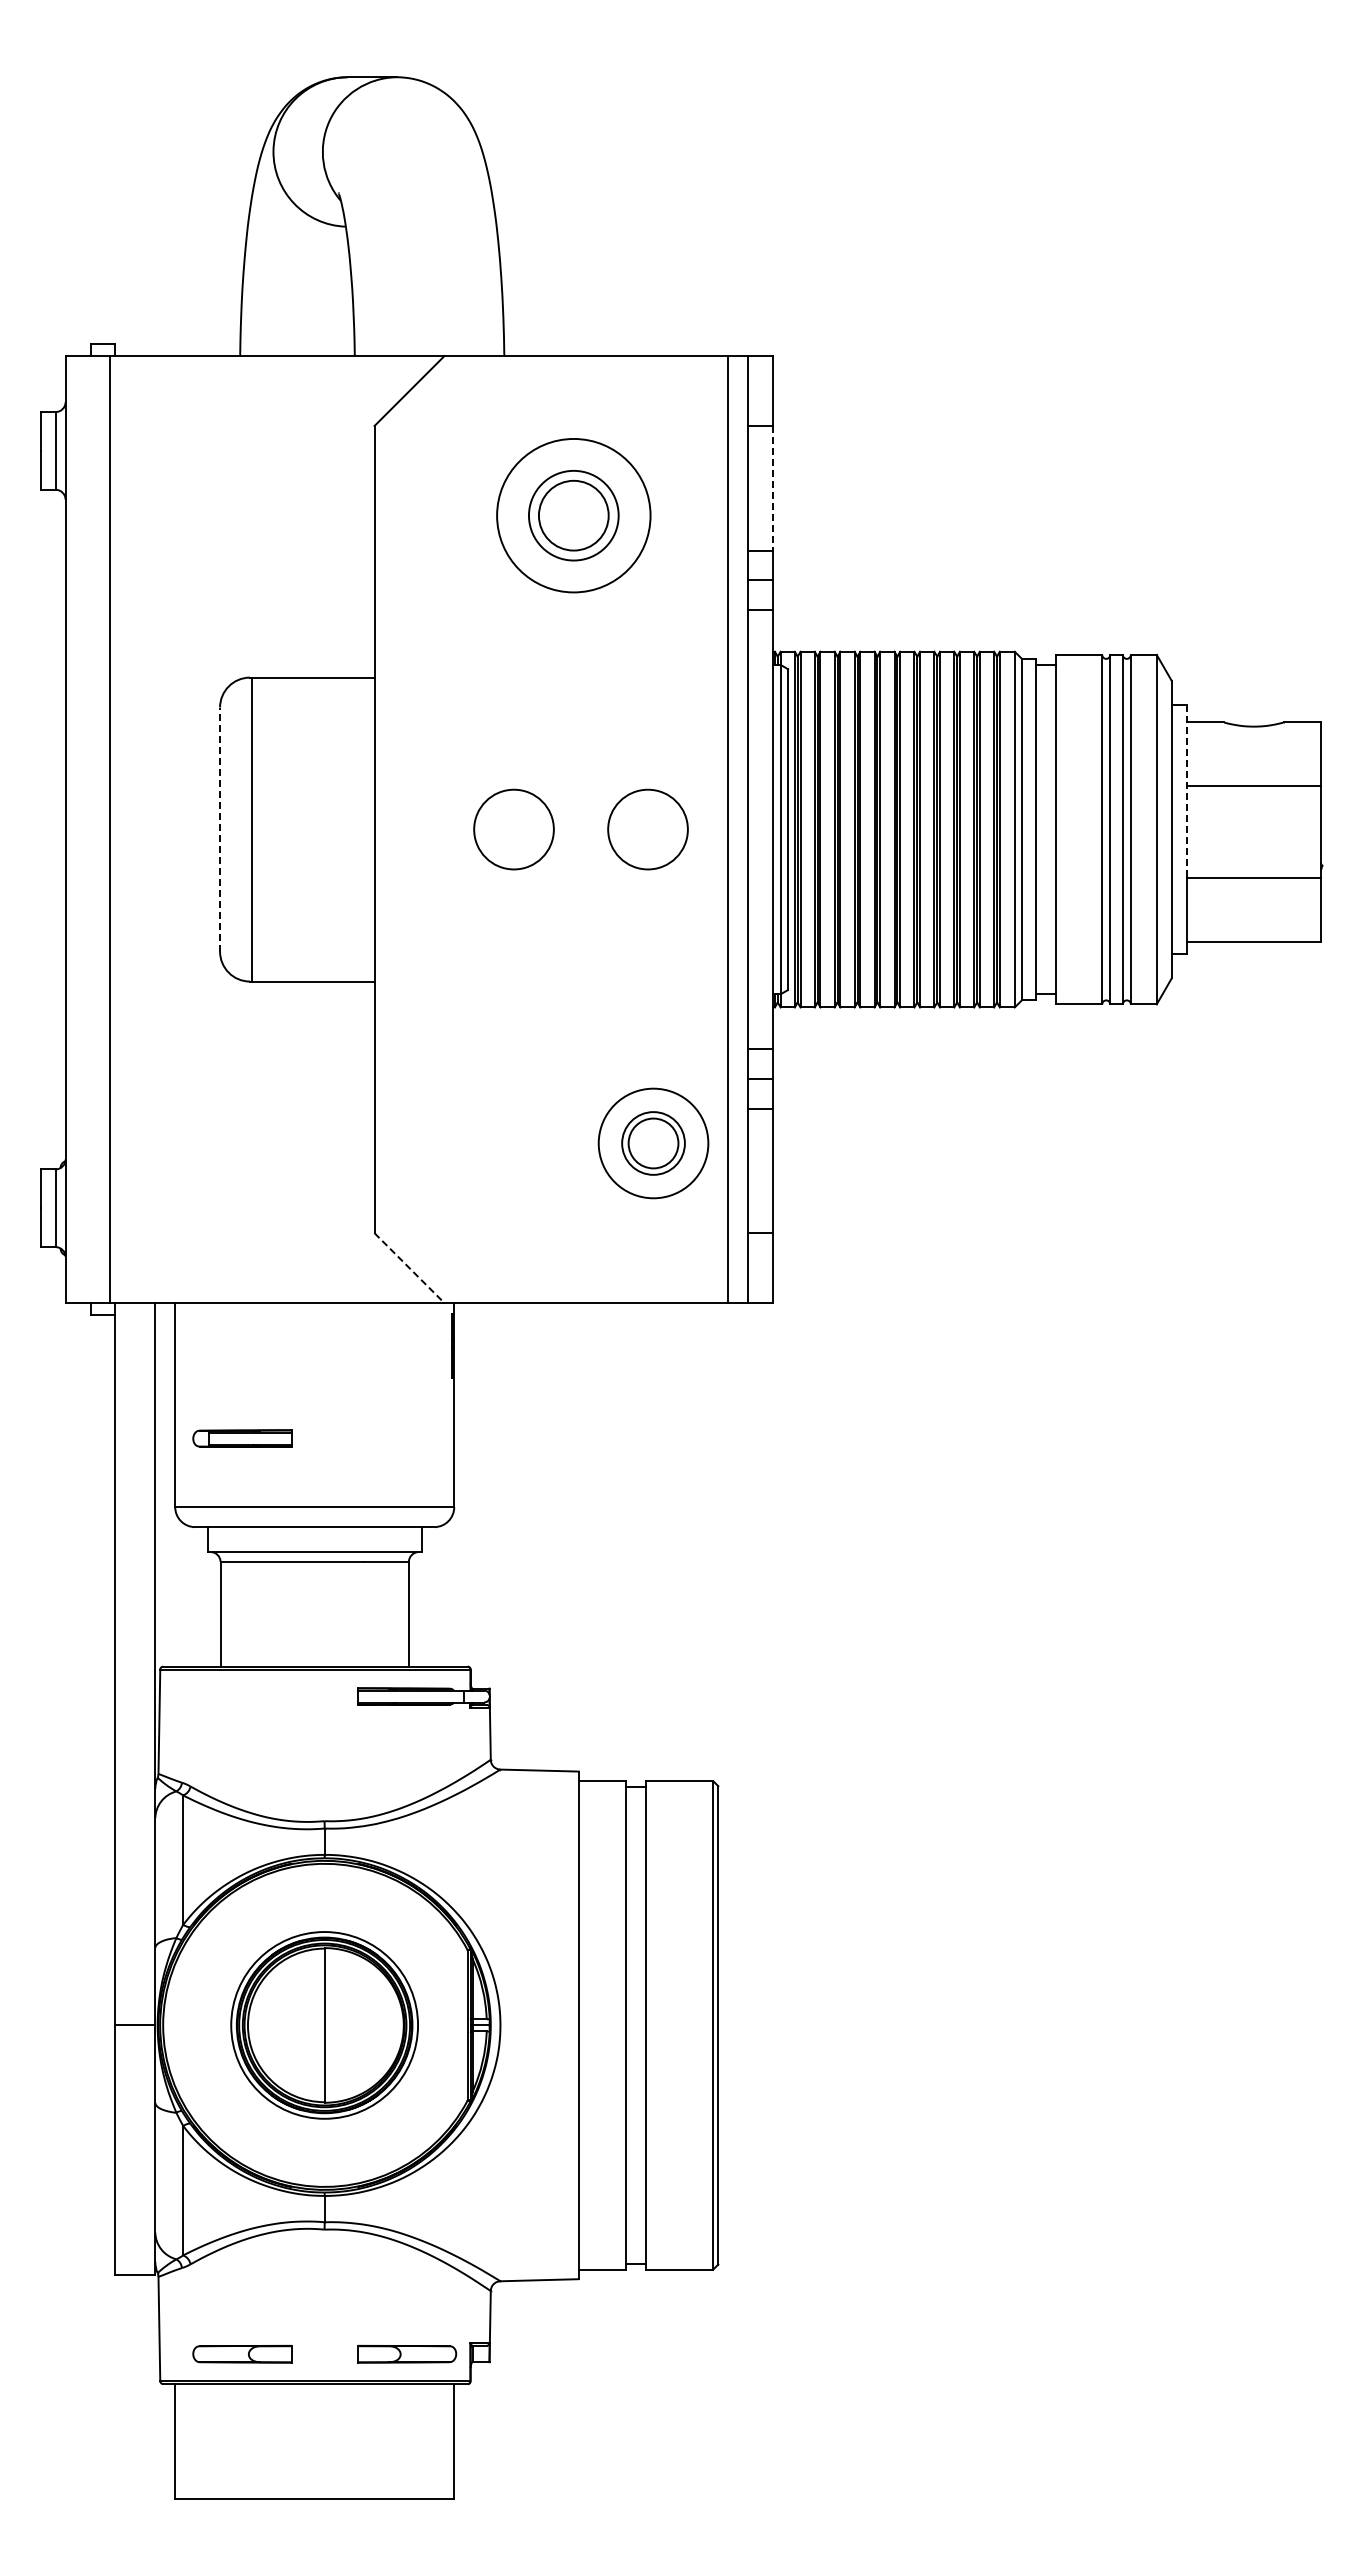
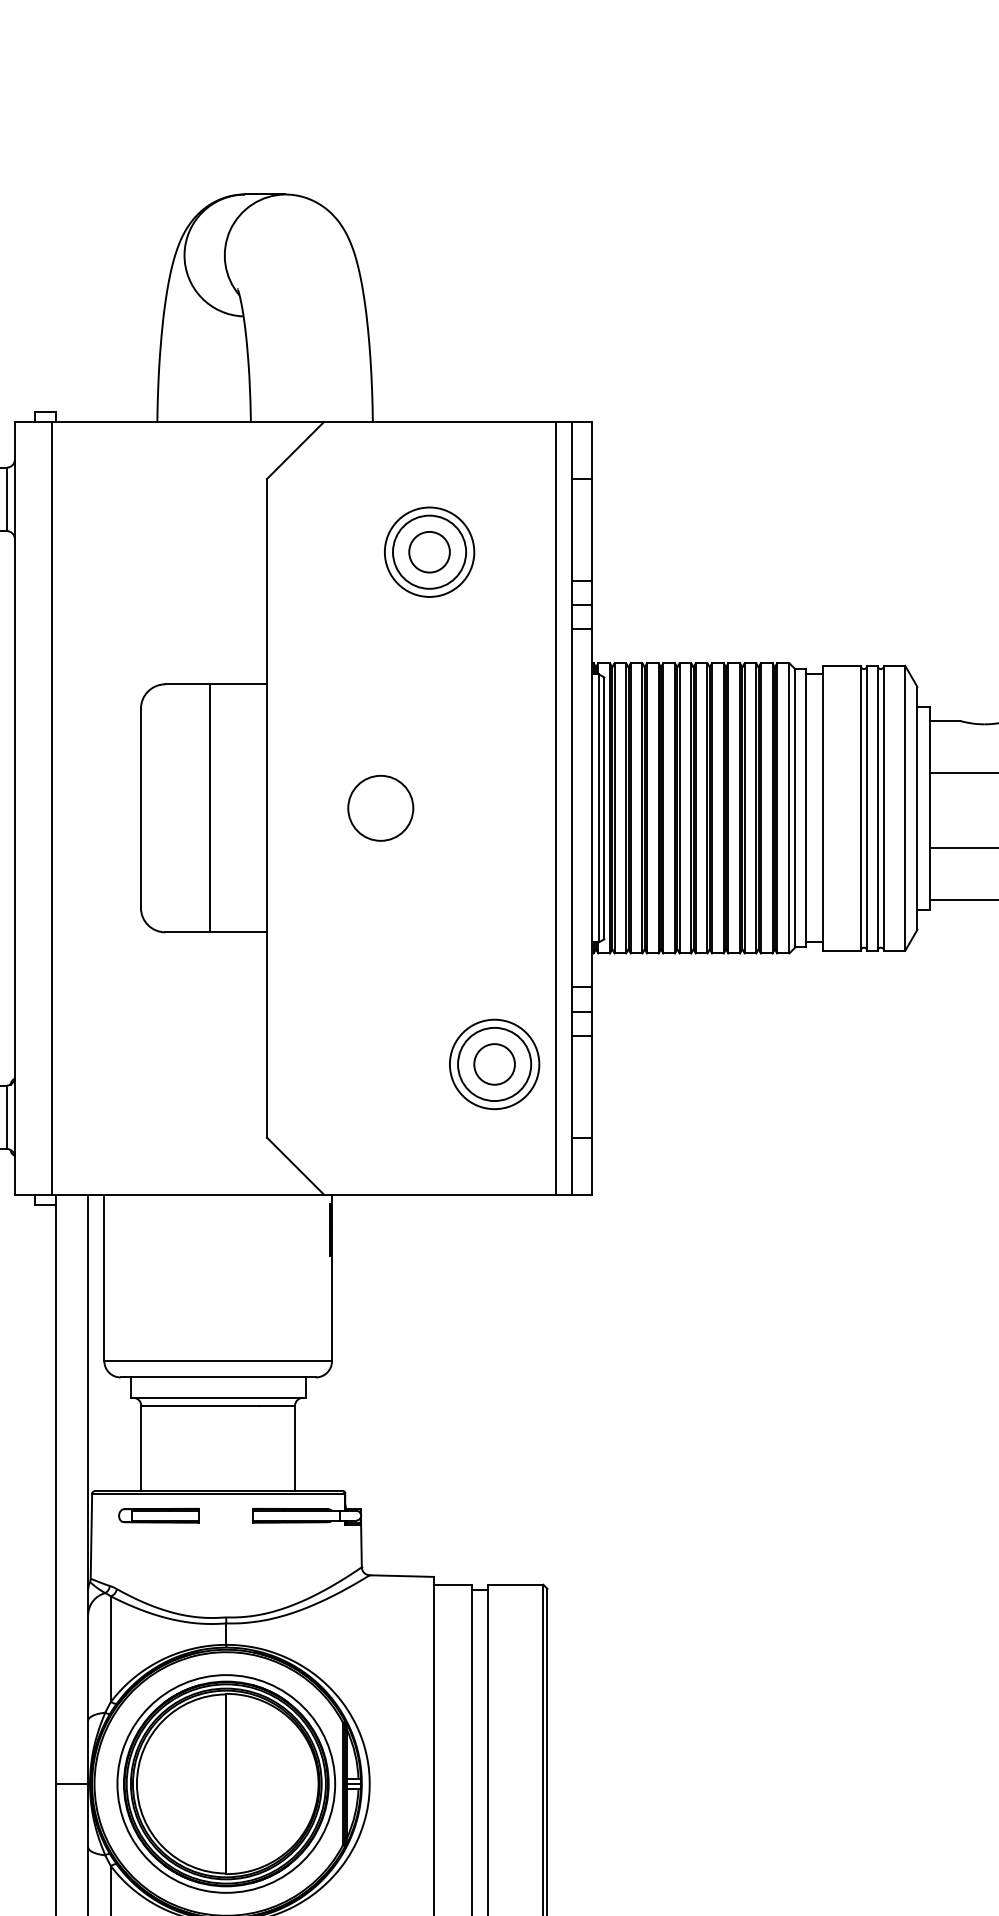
line: (773, 488) -> (592, 530), dashed -> solid
circle: (573, 515) -> (429, 552), size x0.71
circle: (573, 515) -> (429, 552), size x0.71
line: (1186, 790) -> (929, 776), dashed -> solid
line: (220, 829) -> (141, 808), dashed -> solid
line: (251, 829) -> (209, 808), moved
circle: (647, 829) -> (489, 808), removed
circle: (653, 1143) -> (494, 1064), size x1.43
line: (409, 1268) -> (295, 1166), dashed -> solid
part: (242, 1438) -> (159, 1515), moved
part: (324, 2025) -> (226, 1784), size x1.43

